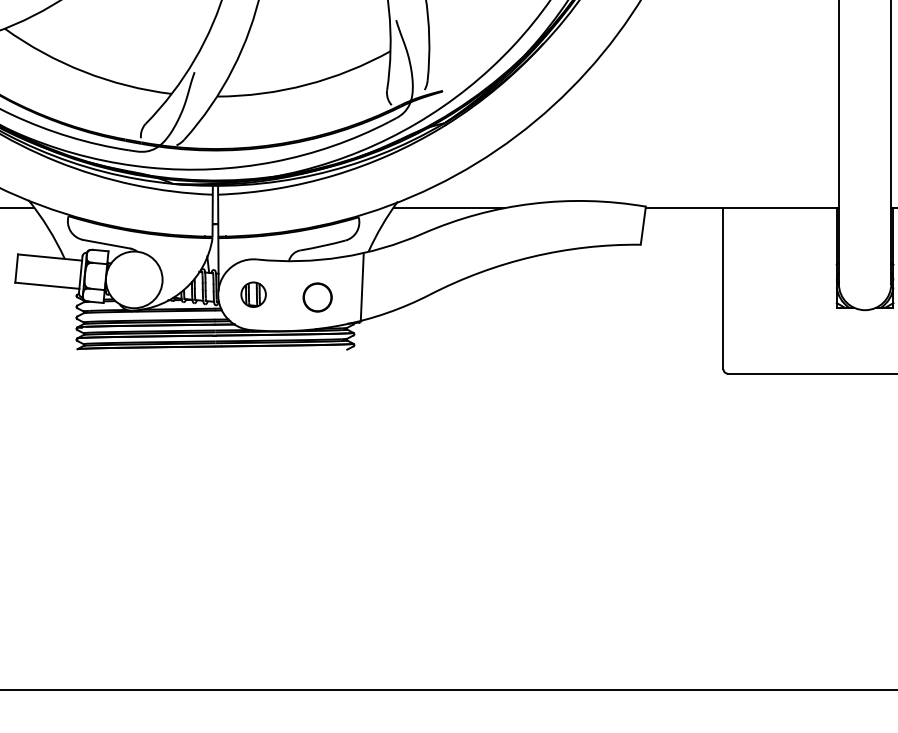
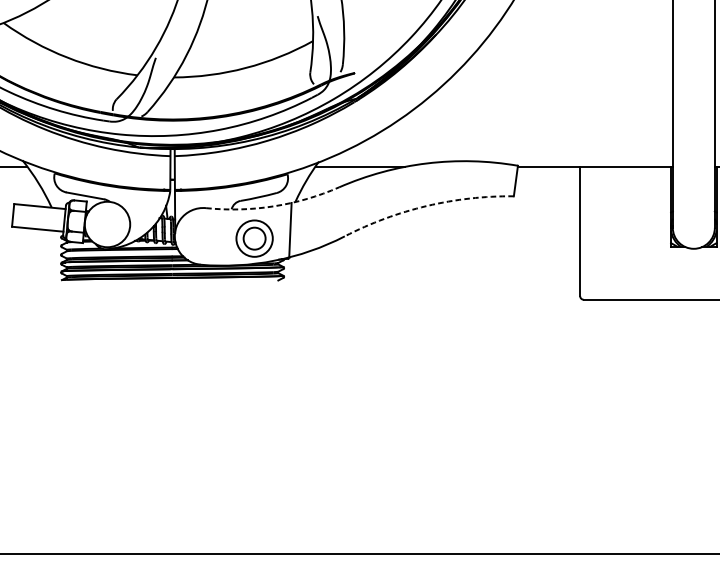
arc: (532, 256) -> (426, 205), solid -> dashed
arc: (341, 257) -> (273, 206), solid -> dashed
part: (253, 294) -> (203, 236), removed
circle: (317, 297) -> (254, 238), size x1.6

